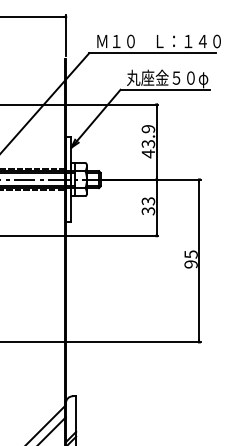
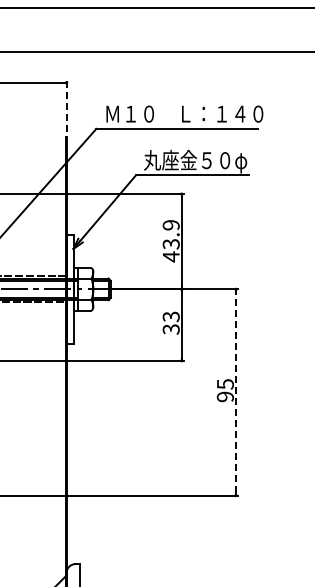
line: (65, 35) -> (66, 106), solid -> dashed
line: (199, 260) -> (235, 391), solid -> dashed

